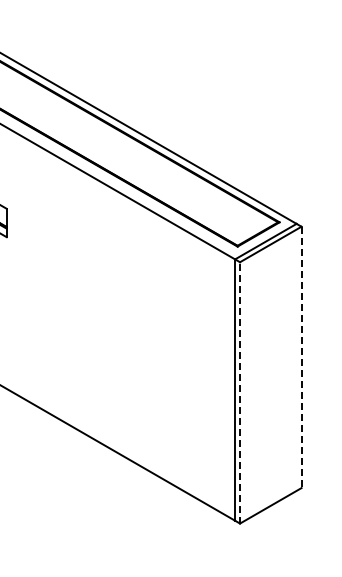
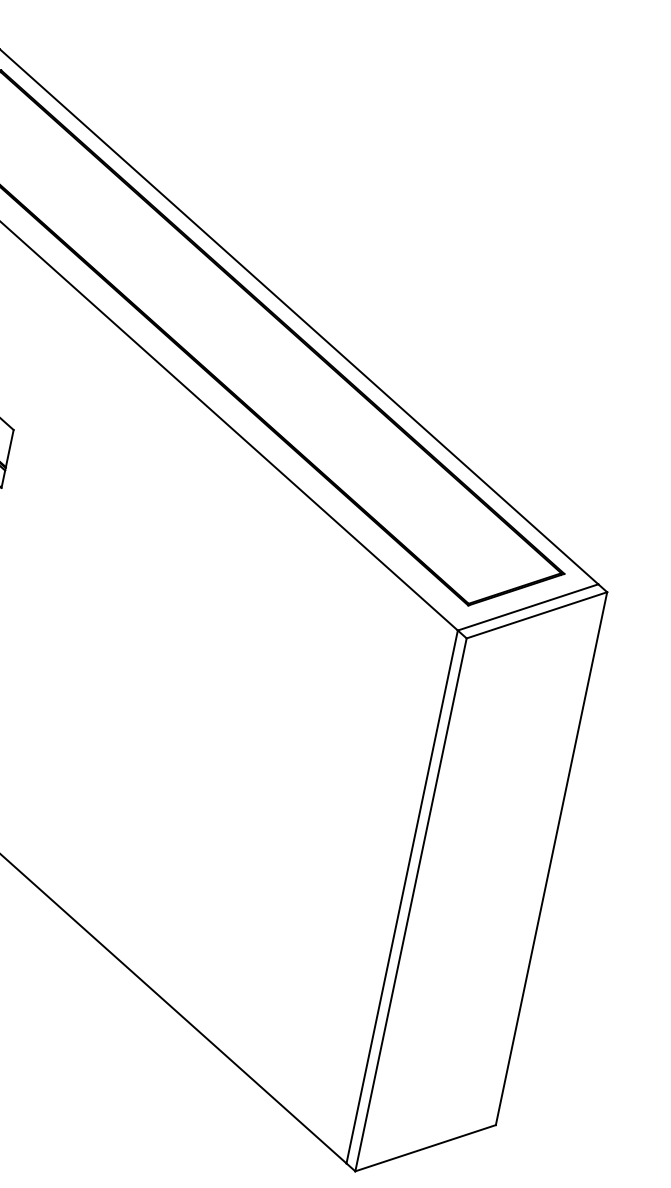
line: (301, 357) -> (551, 858), dashed -> solid
line: (240, 392) -> (412, 904), dashed -> solid

